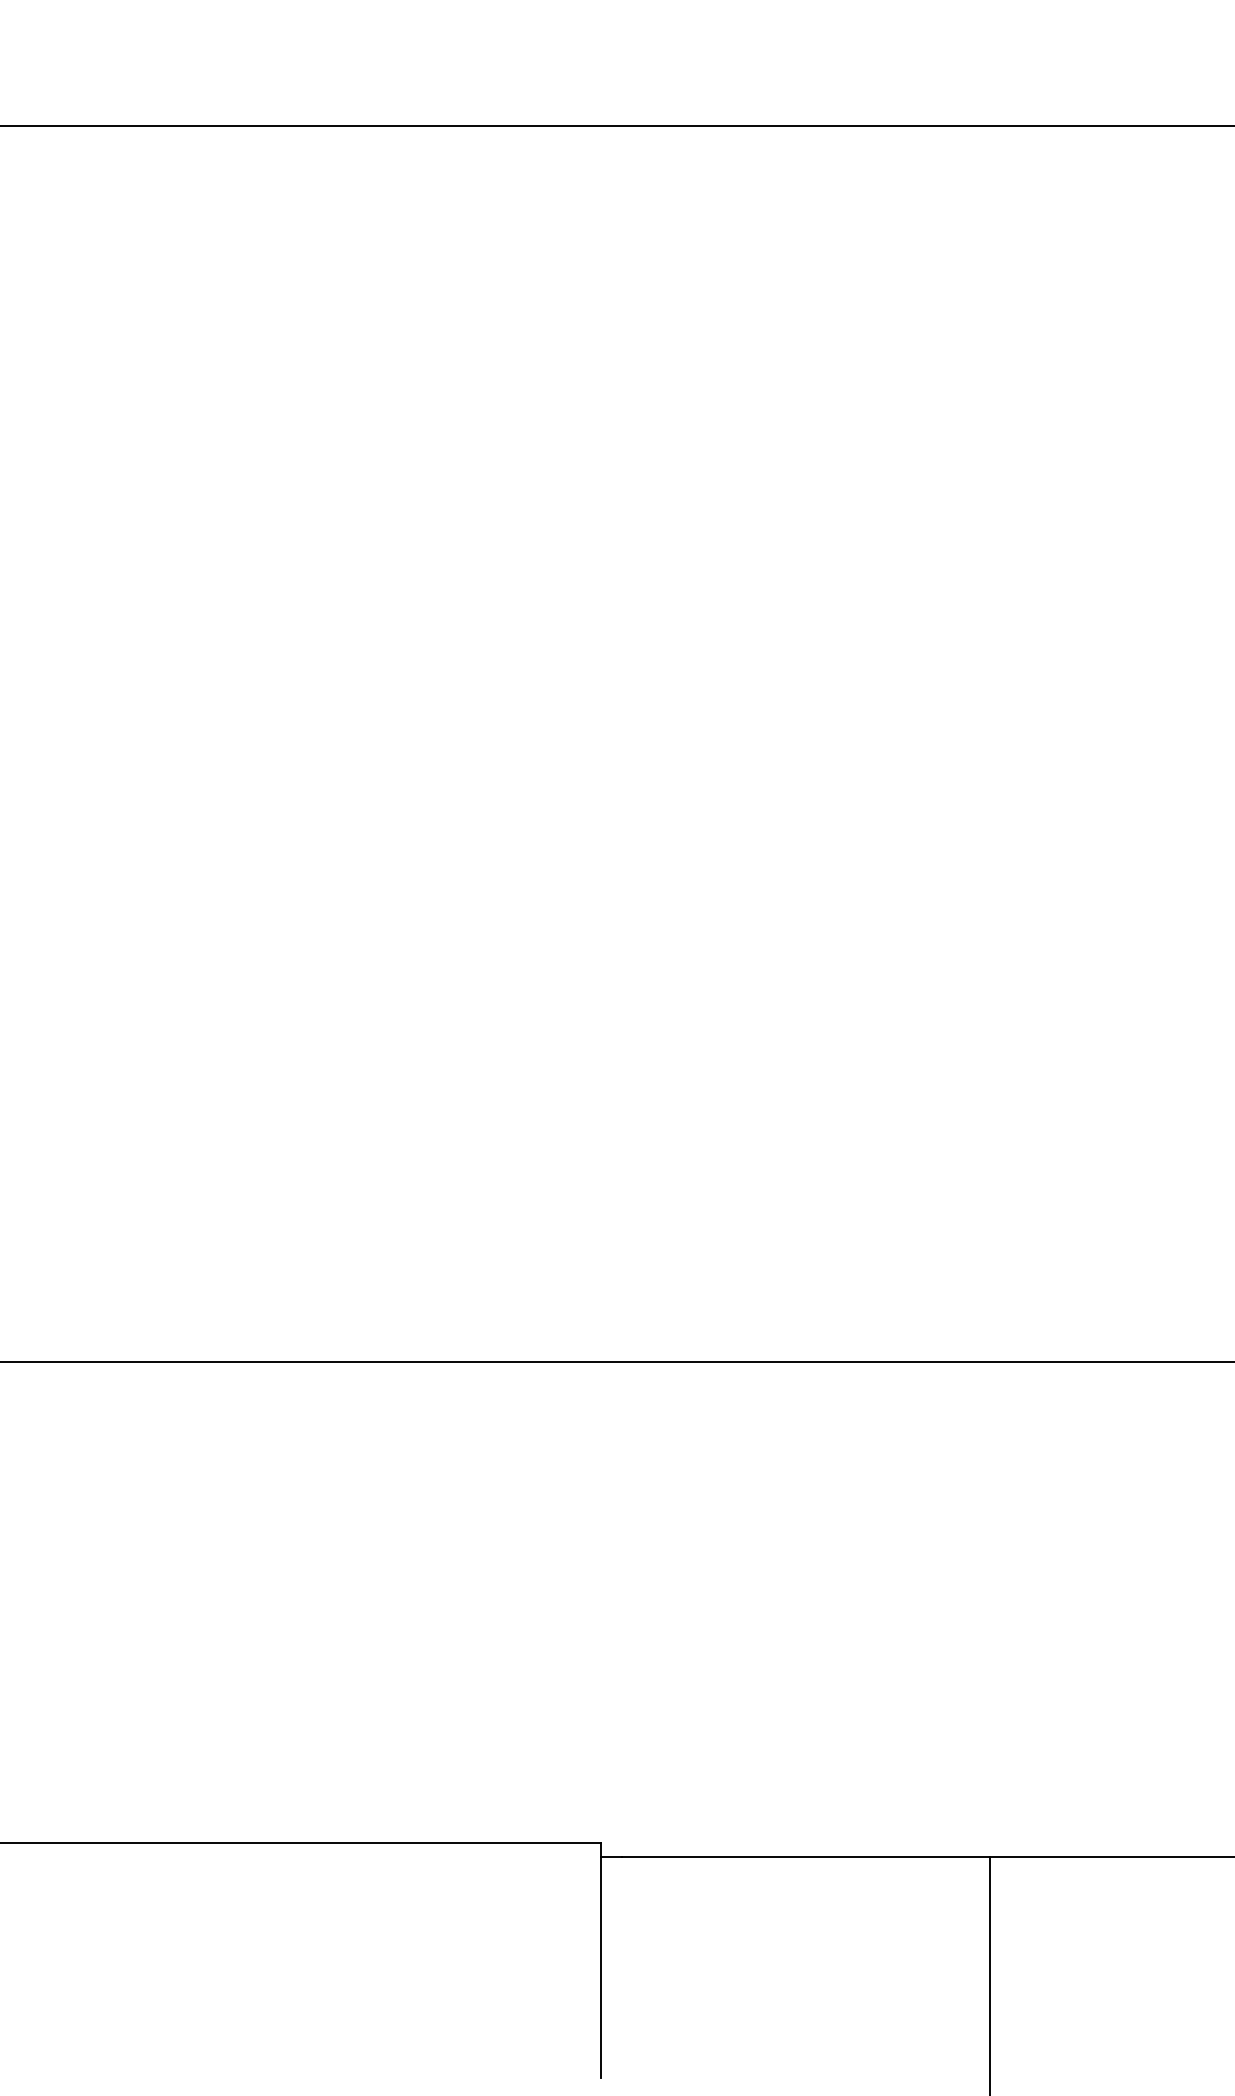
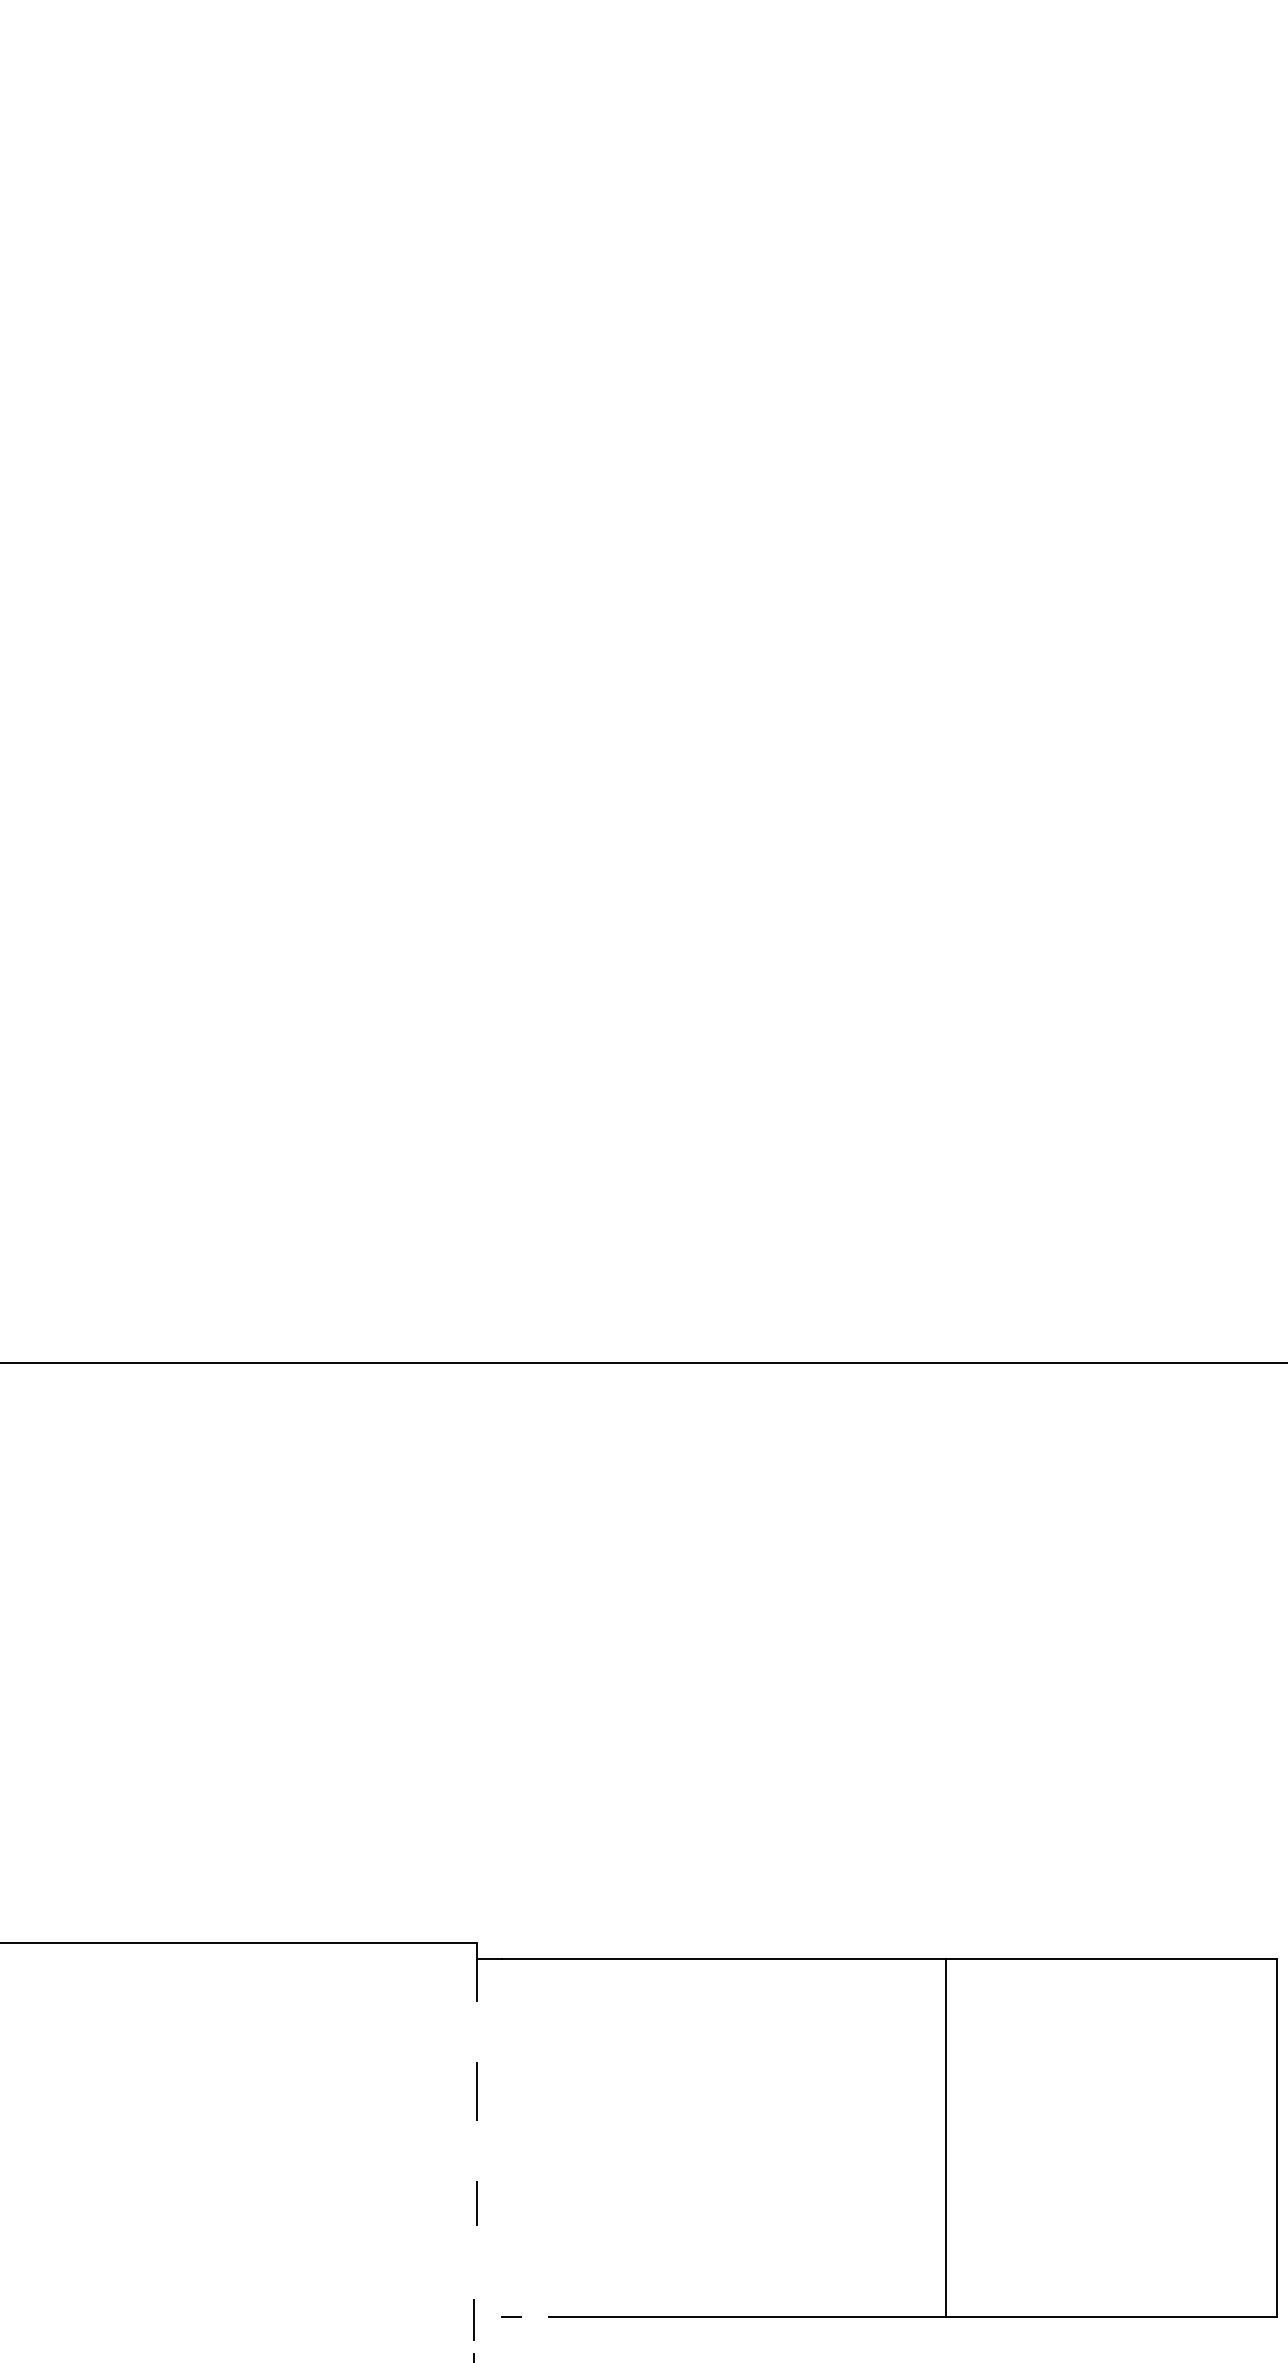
line: (601, 1960) -> (477, 2084), solid -> dashed

